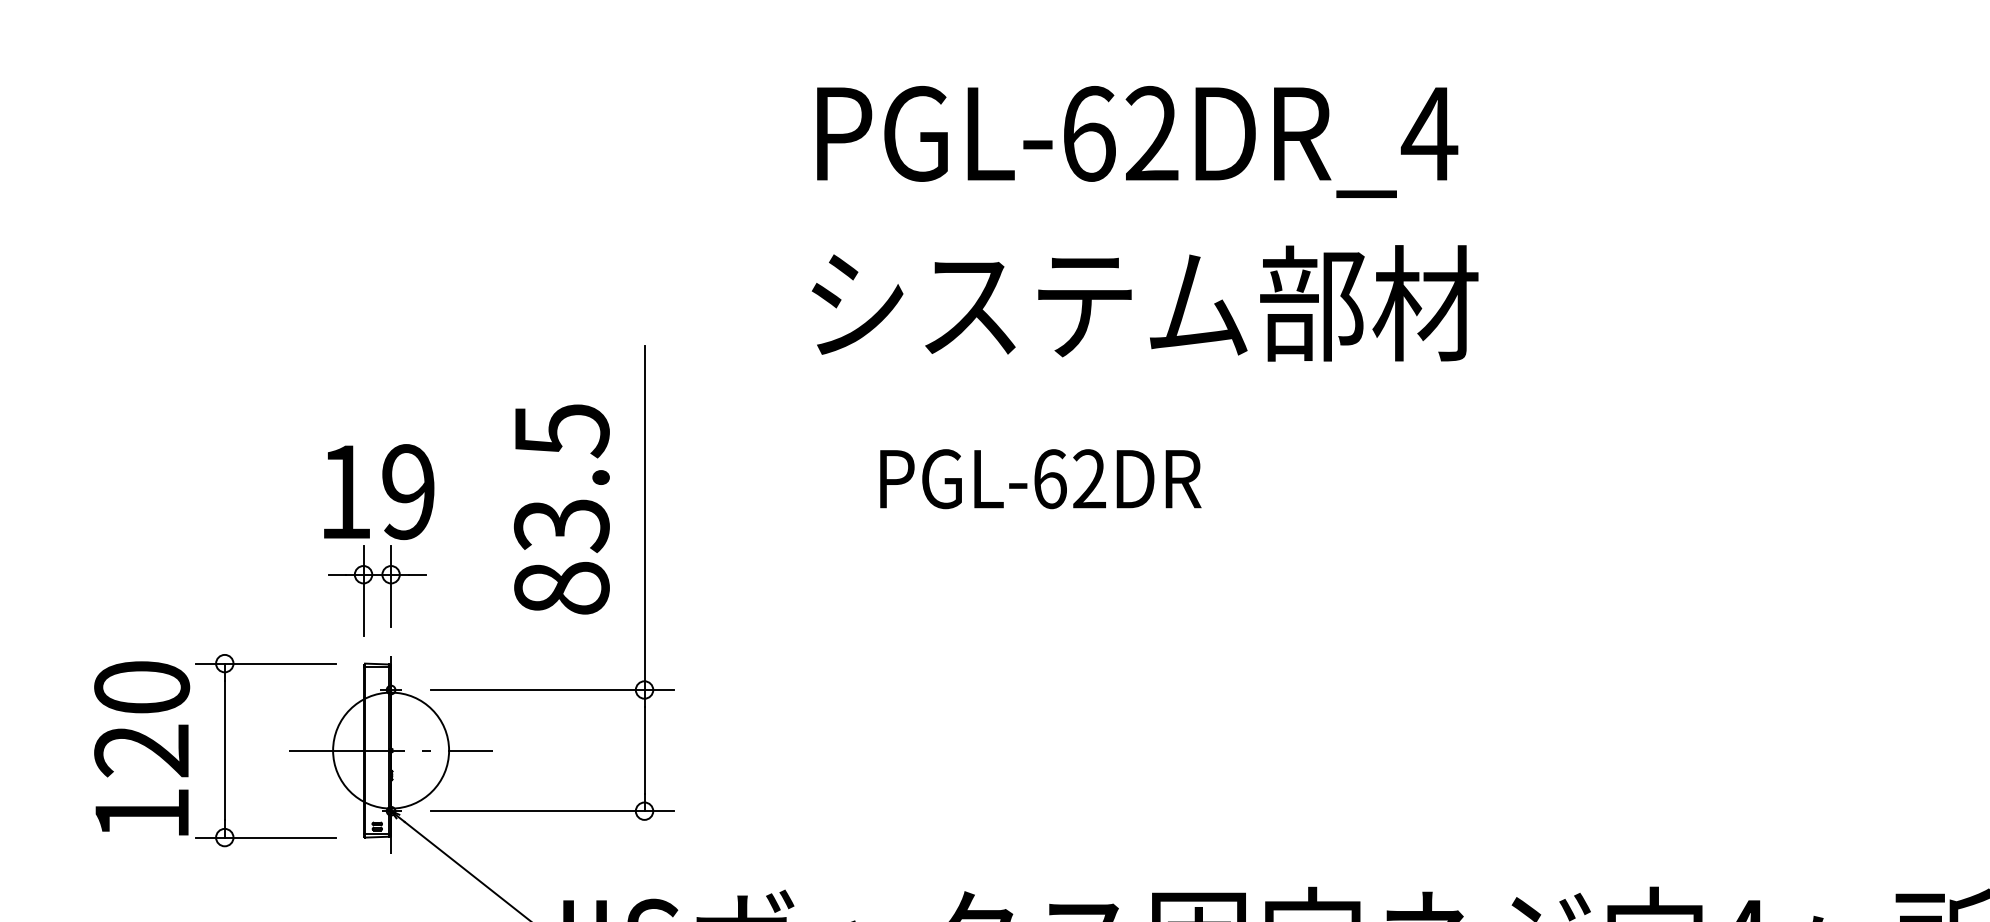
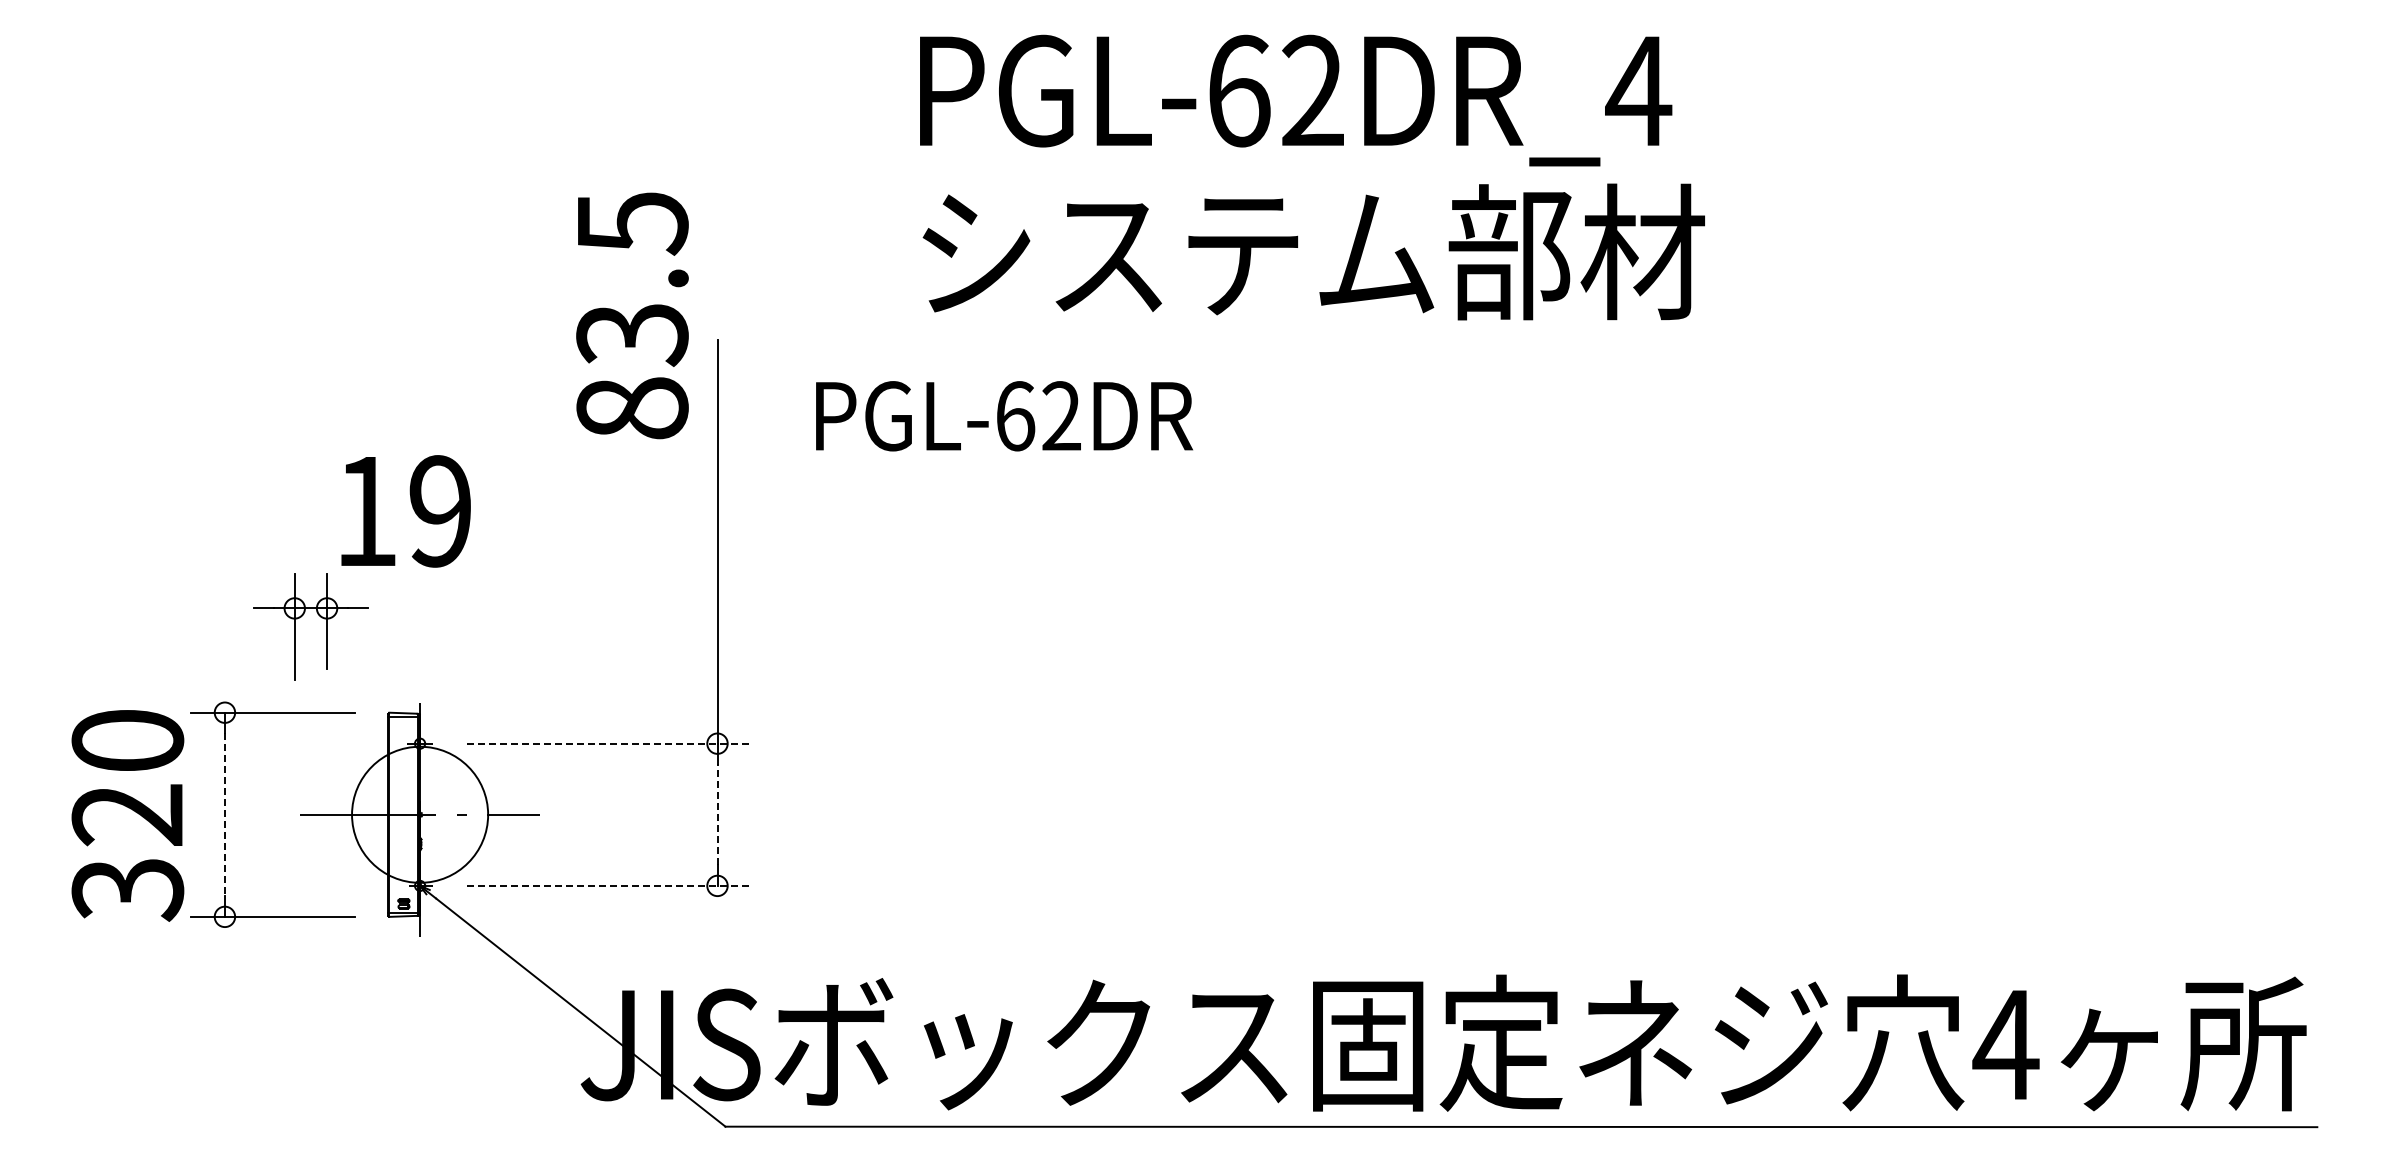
text: (1144, 302) -> (1313, 251), moved
text: (1040, 479) -> (1004, 416), moved
text: (561, 509) -> (632, 315), moved
part: (369, 582) -> (301, 617), moved
line: (552, 689) -> (609, 743), solid -> dashed
line: (224, 750) -> (224, 814), solid -> dashed
line: (644, 750) -> (717, 814), solid -> dashed
line: (552, 810) -> (609, 885), solid -> dashed
text: (141, 815) -> (127, 890), 120 -> 320

